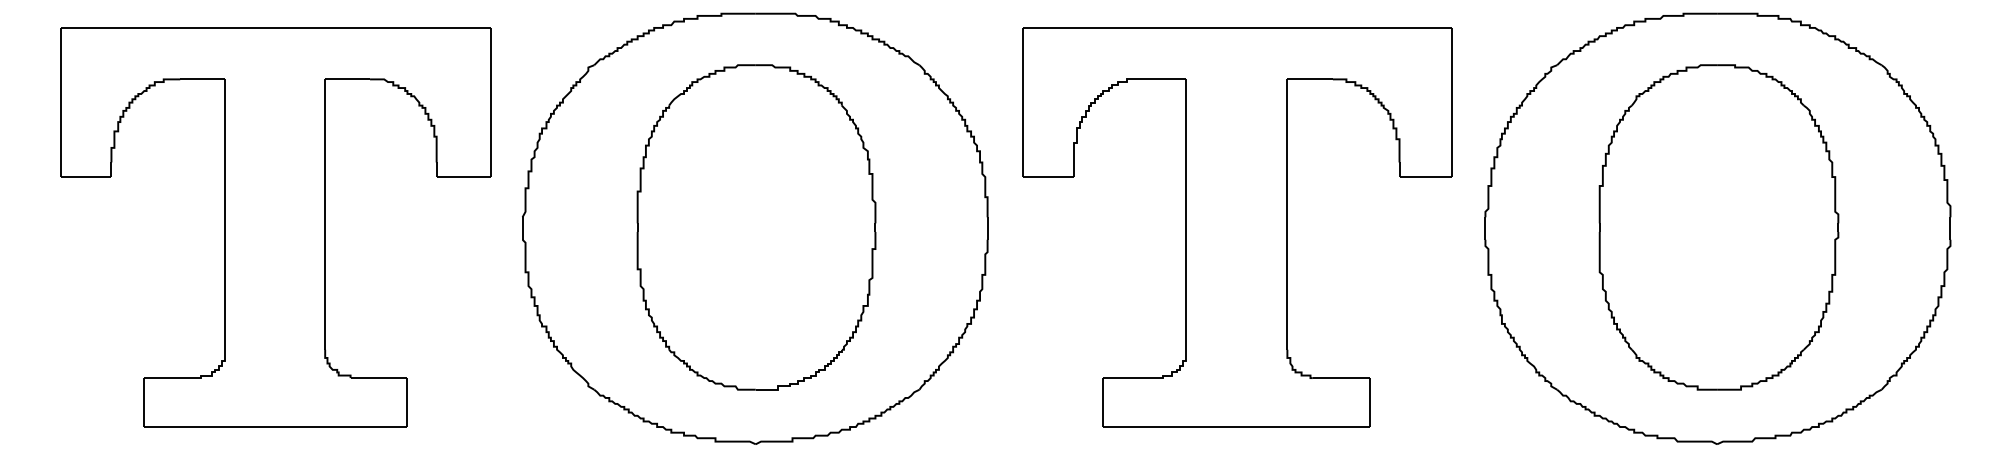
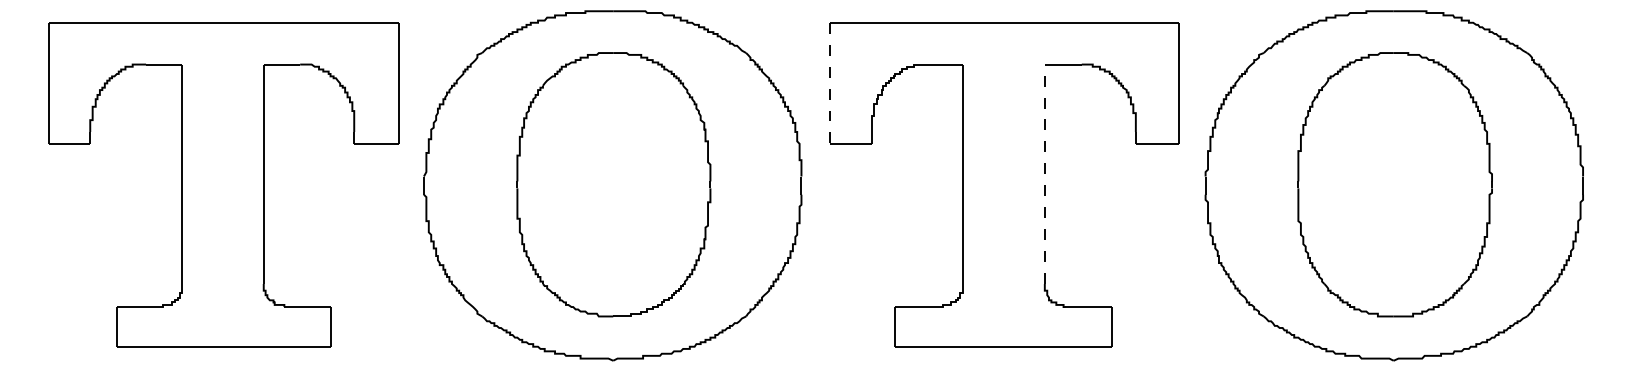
line: (1022, 102) -> (829, 83), solid -> dashed
line: (1286, 214) -> (1044, 174), solid -> dashed

